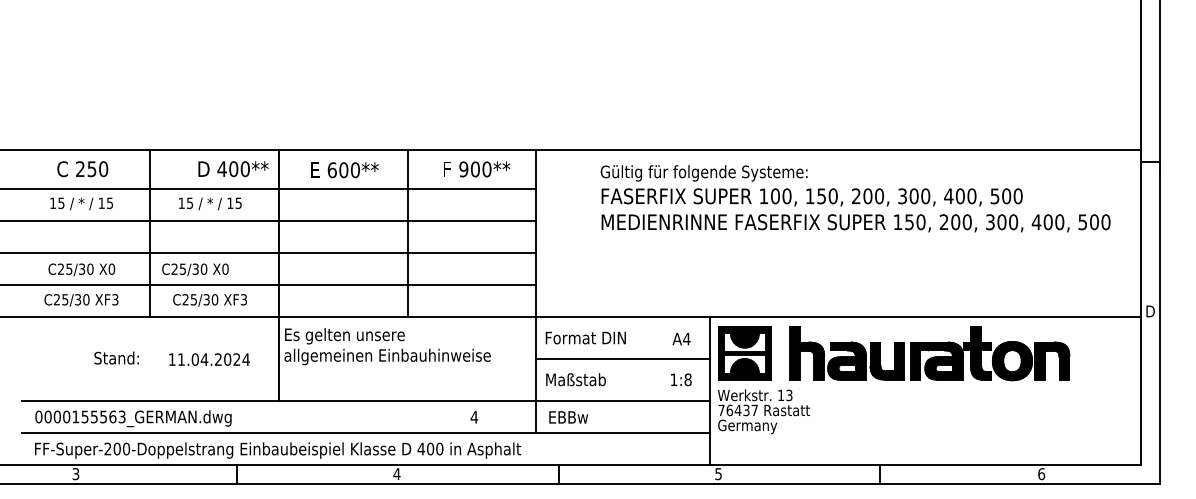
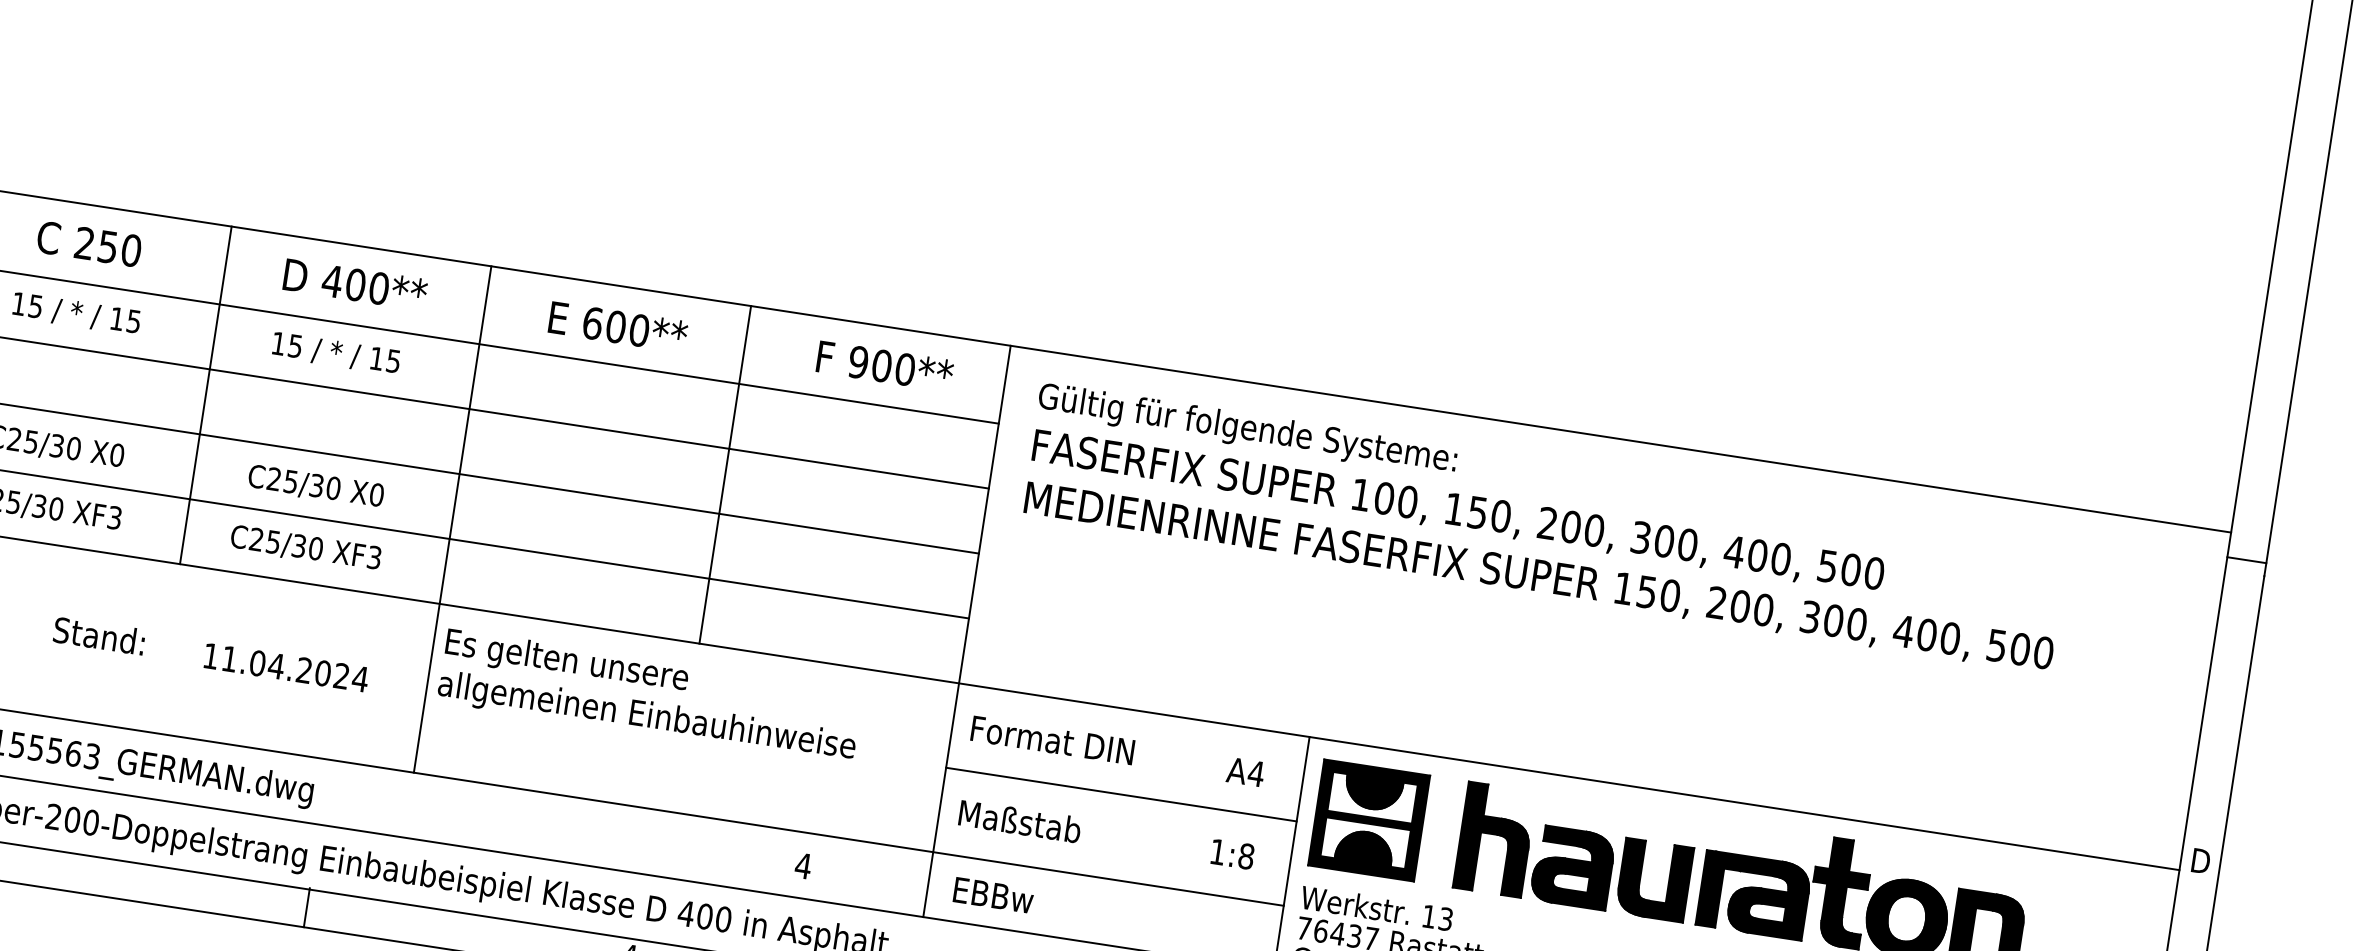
text: (233, 169) -> (355, 285), moved
text: (855, 198) -> (1545, 527), moved
text: (195, 269) -> (316, 486), moved

